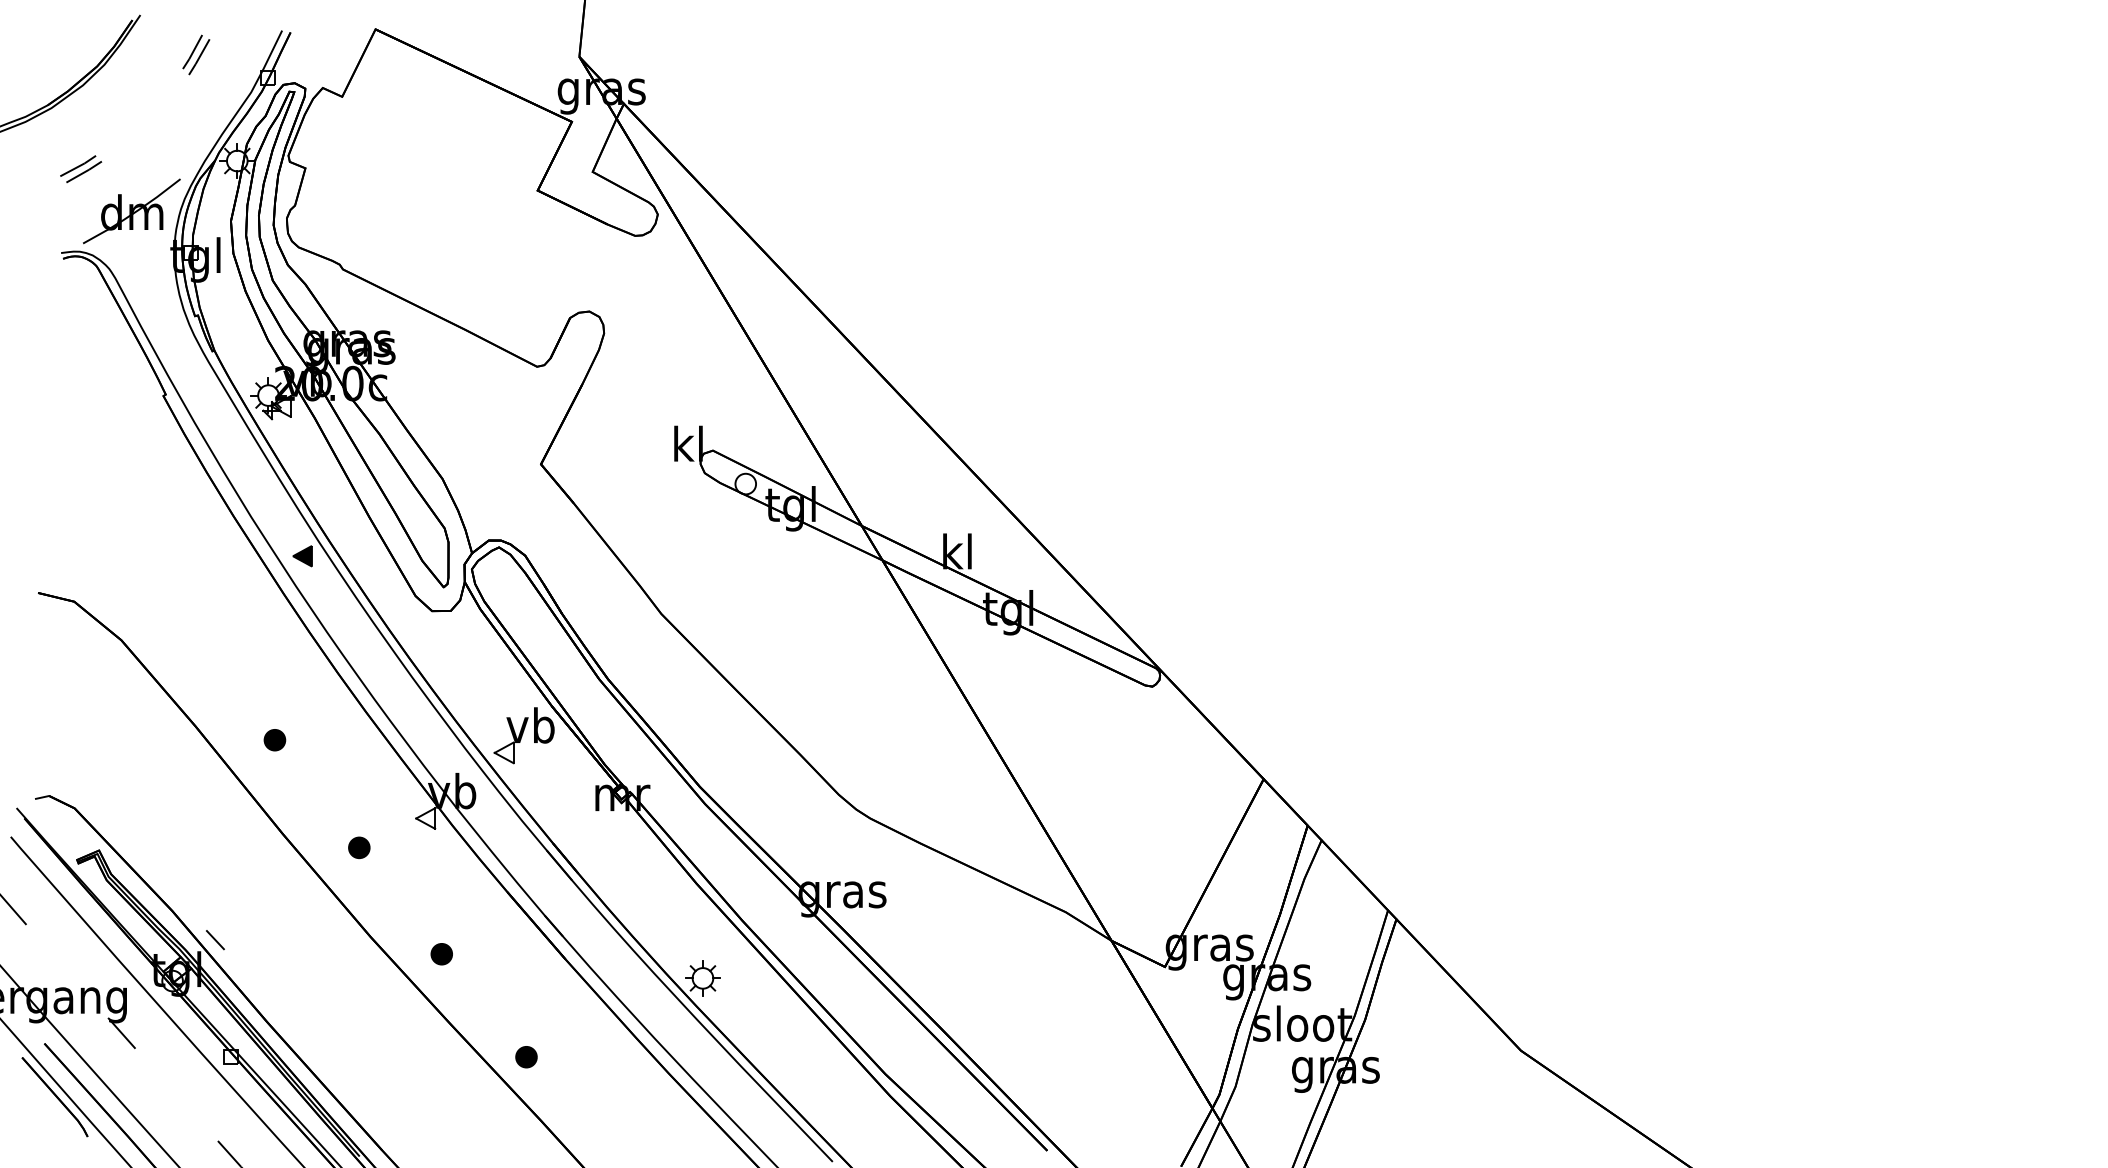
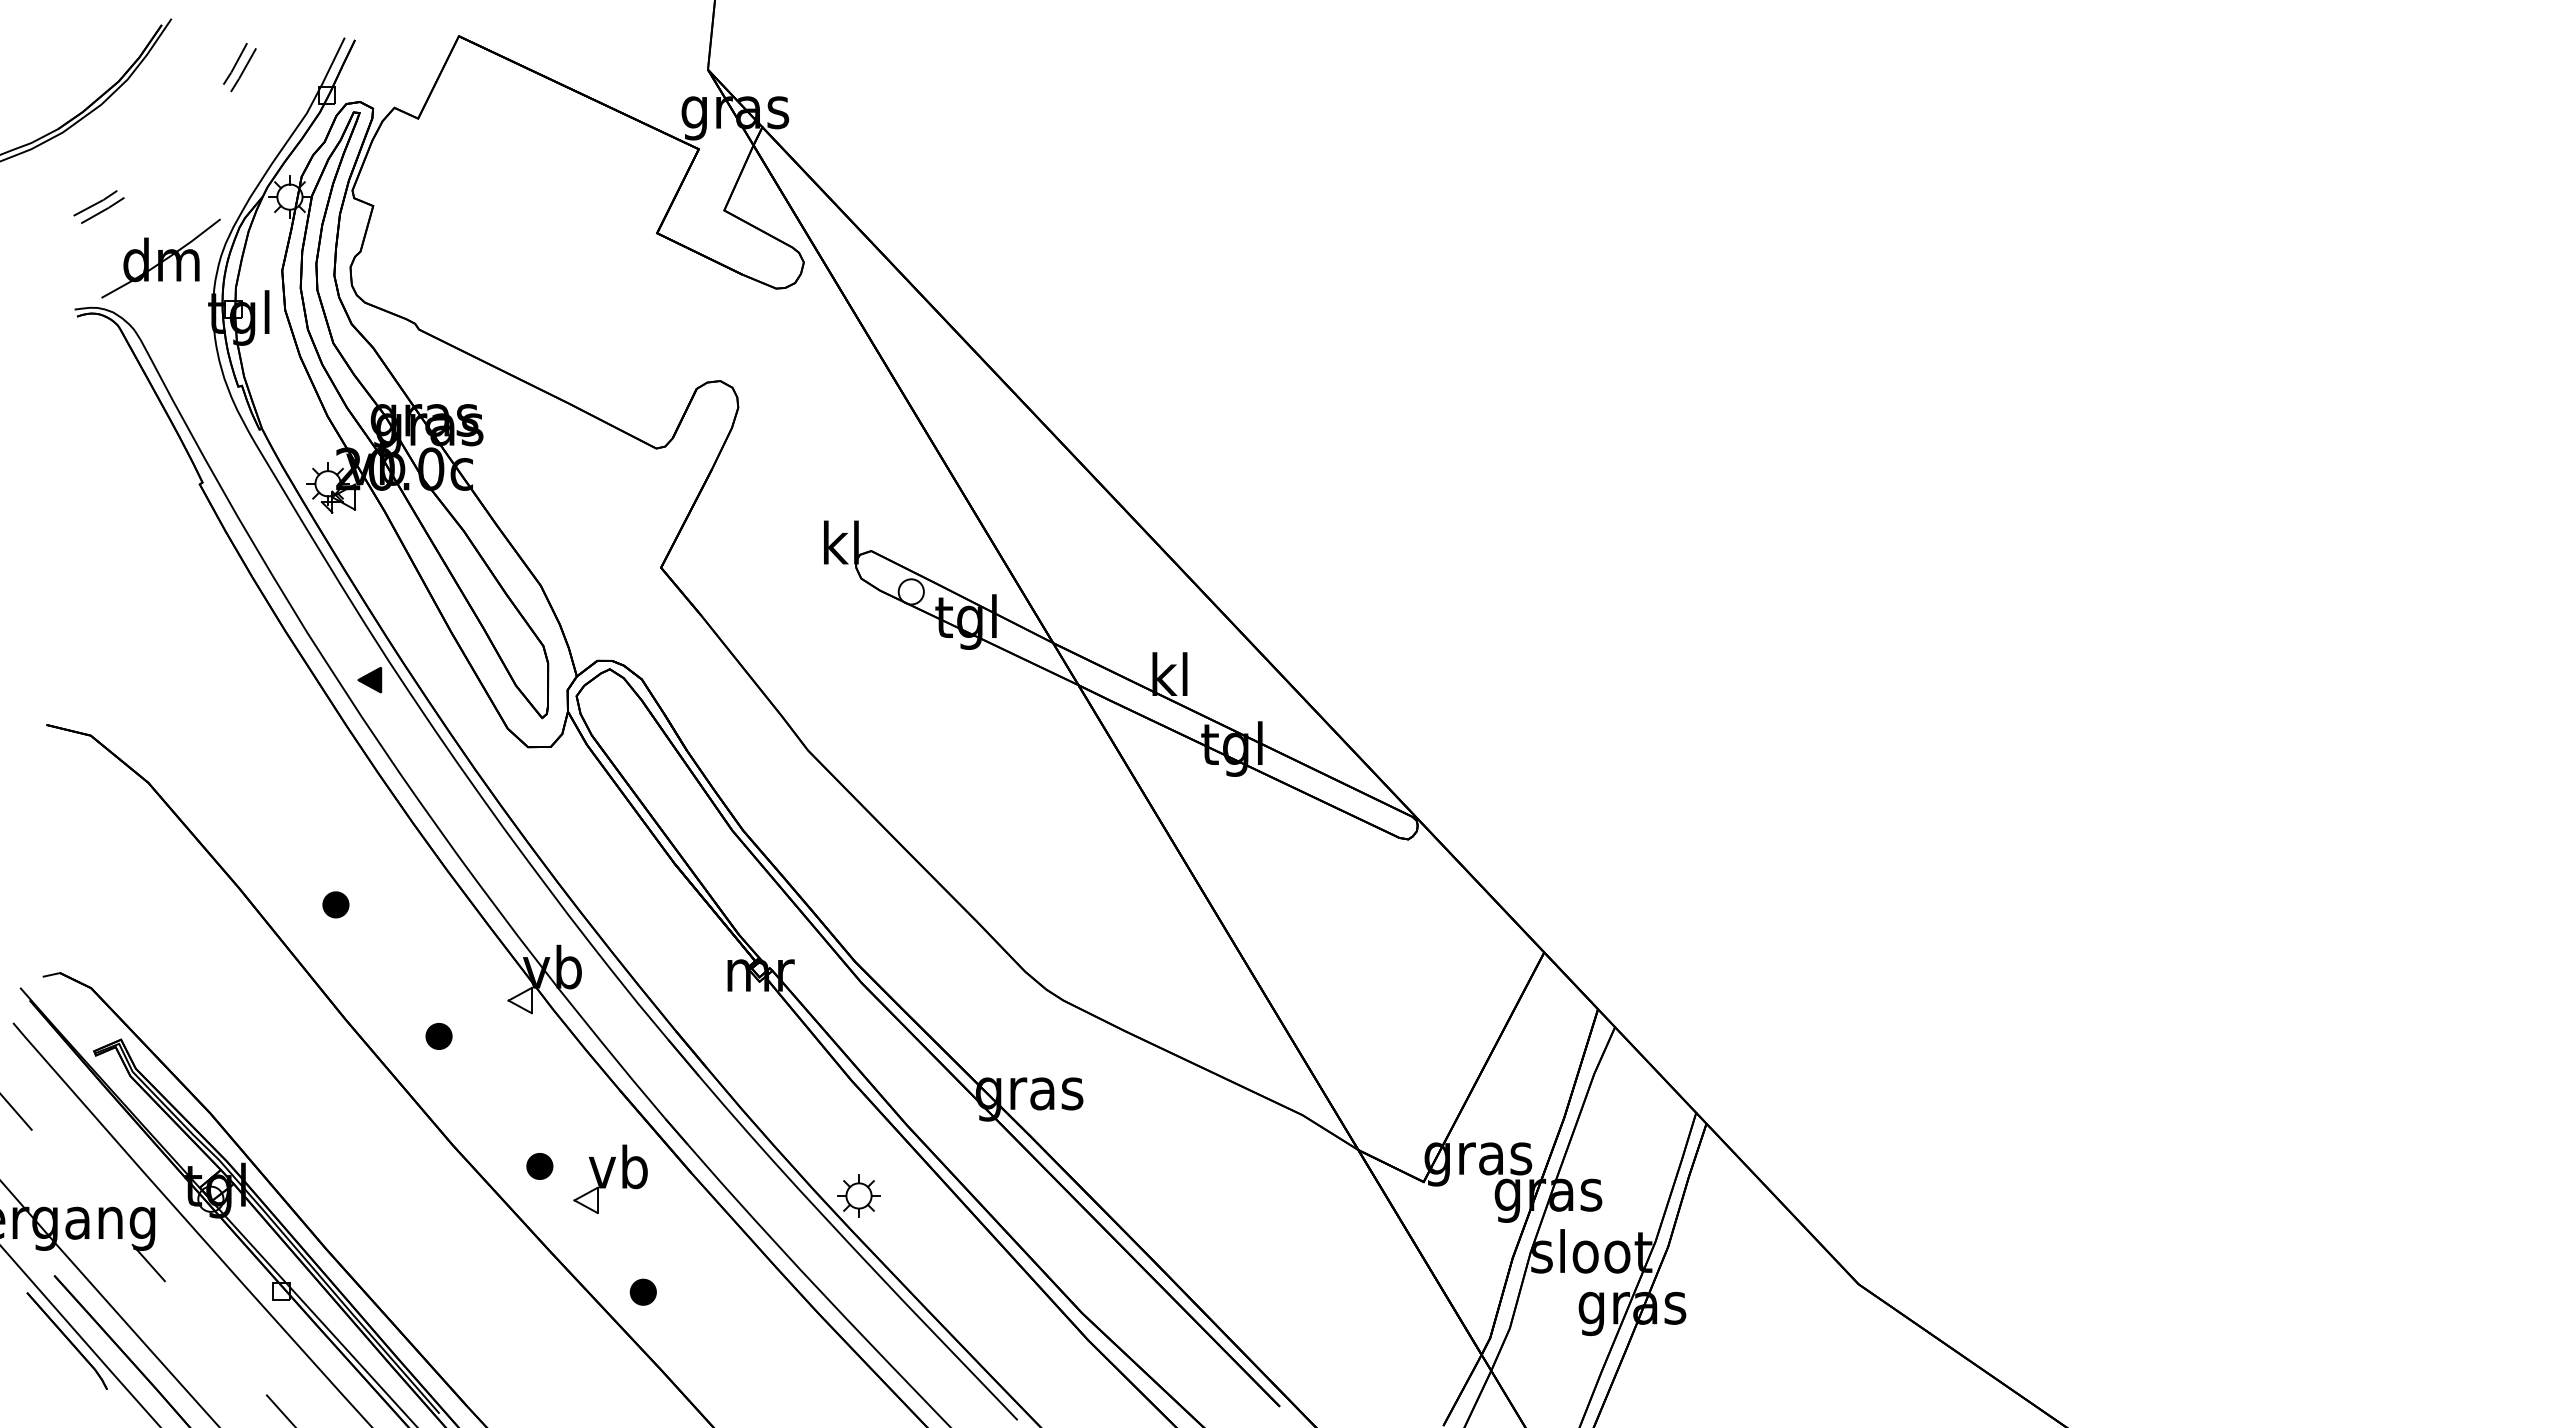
part: (524, 734) -> (610, 1178), moved
line: (214, 940) -> (262, 1149), removed

